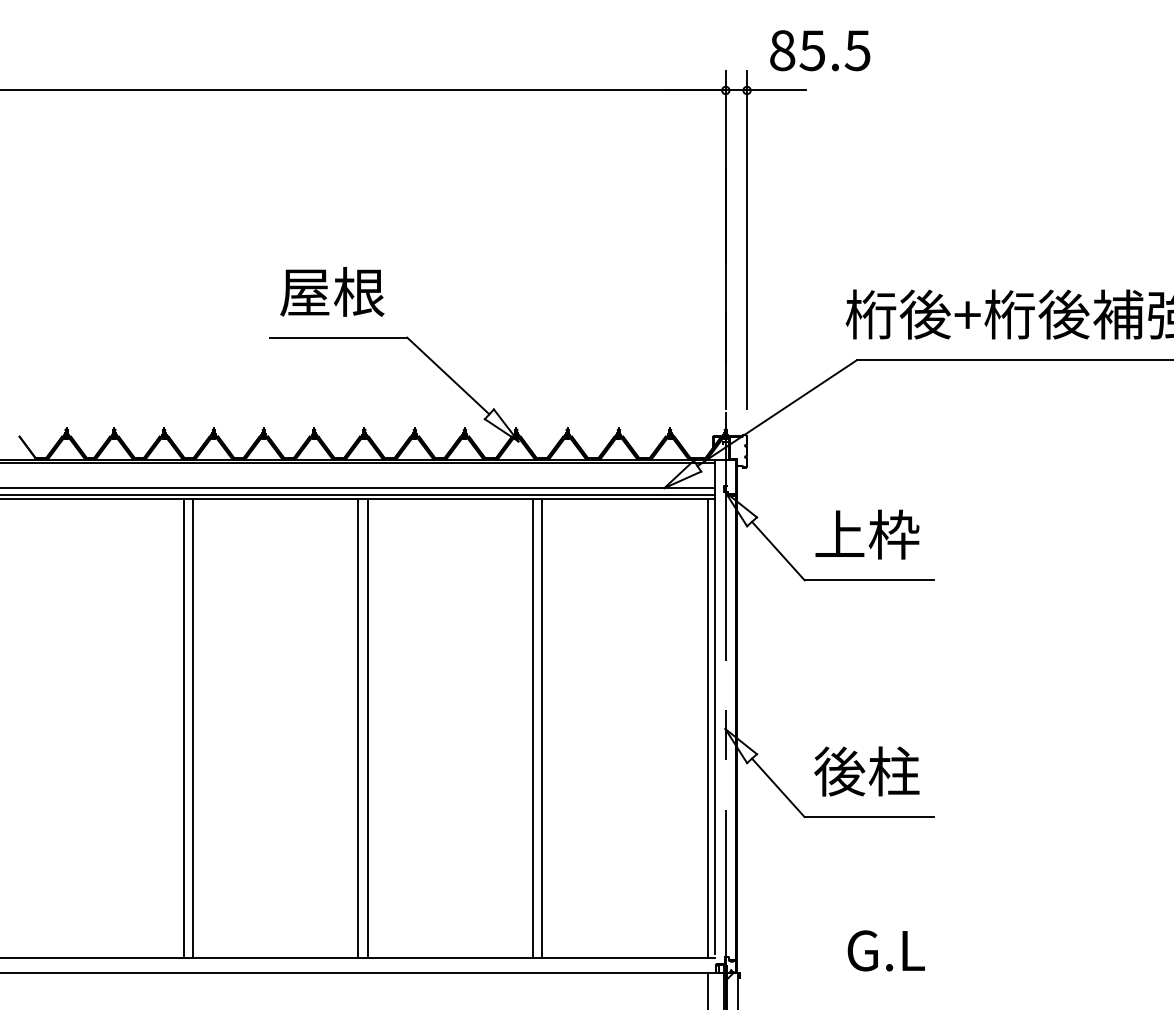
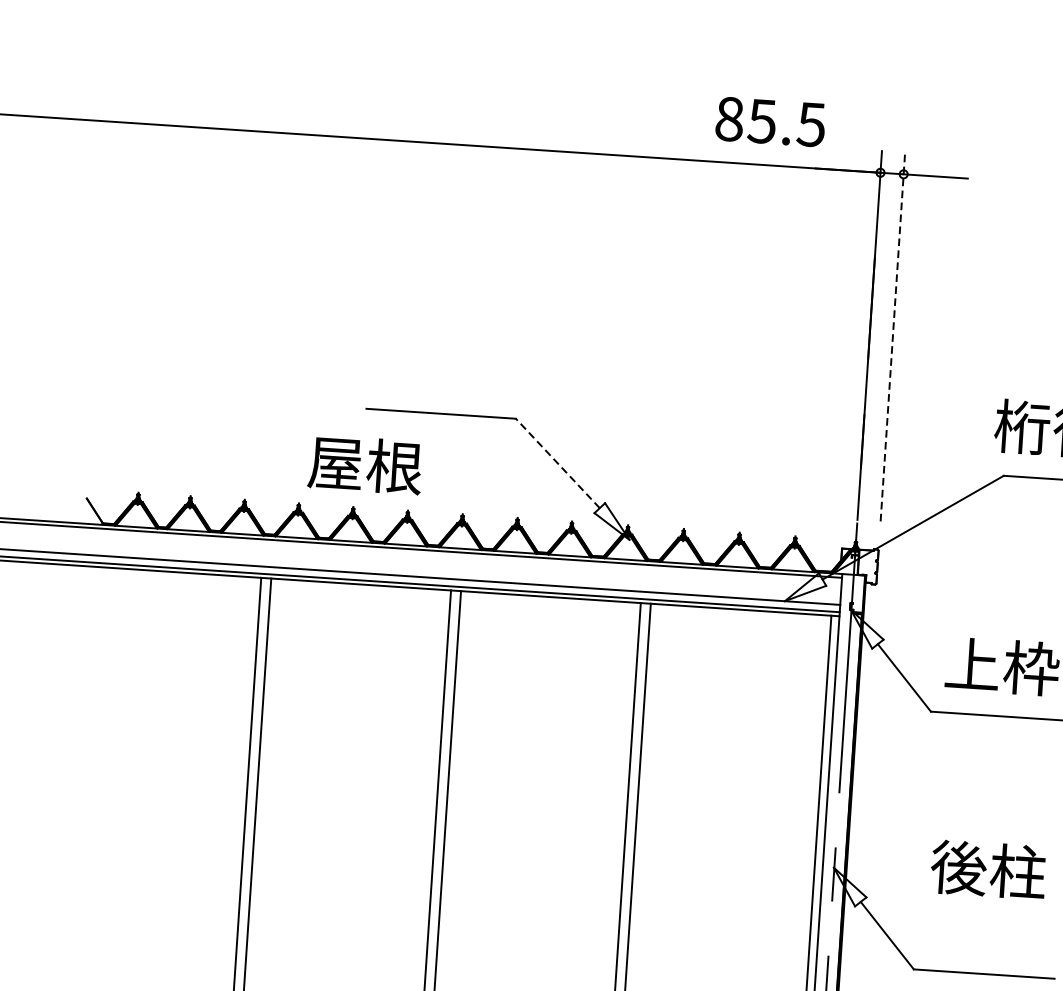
text: (820, 50) -> (770, 121), moved
line: (747, 239) -> (893, 336), solid -> dashed
text: (332, 291) -> (365, 464), moved
line: (447, 375) -> (557, 462), solid -> dashed
text: (866, 771) -> (988, 869), moved

